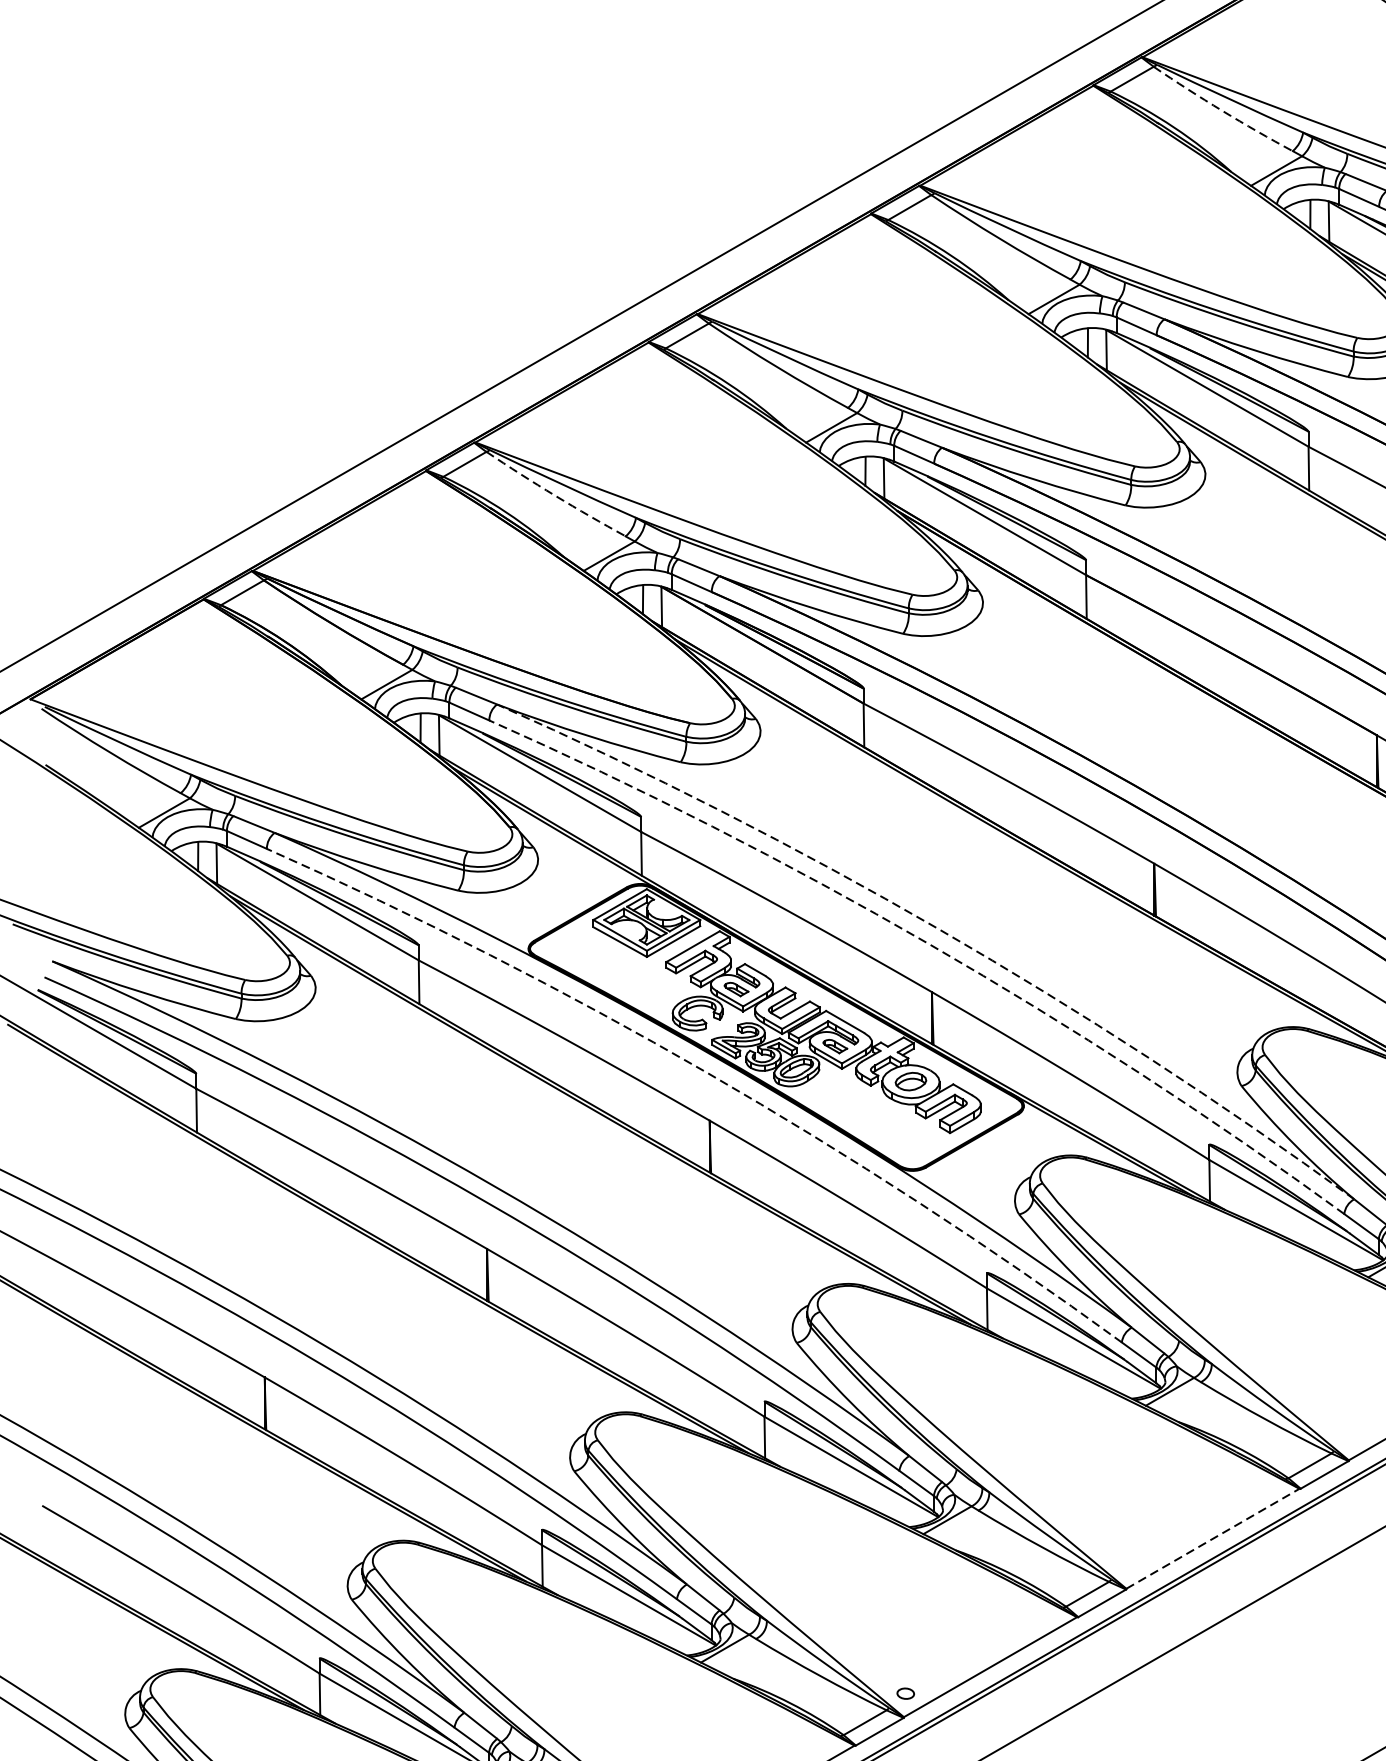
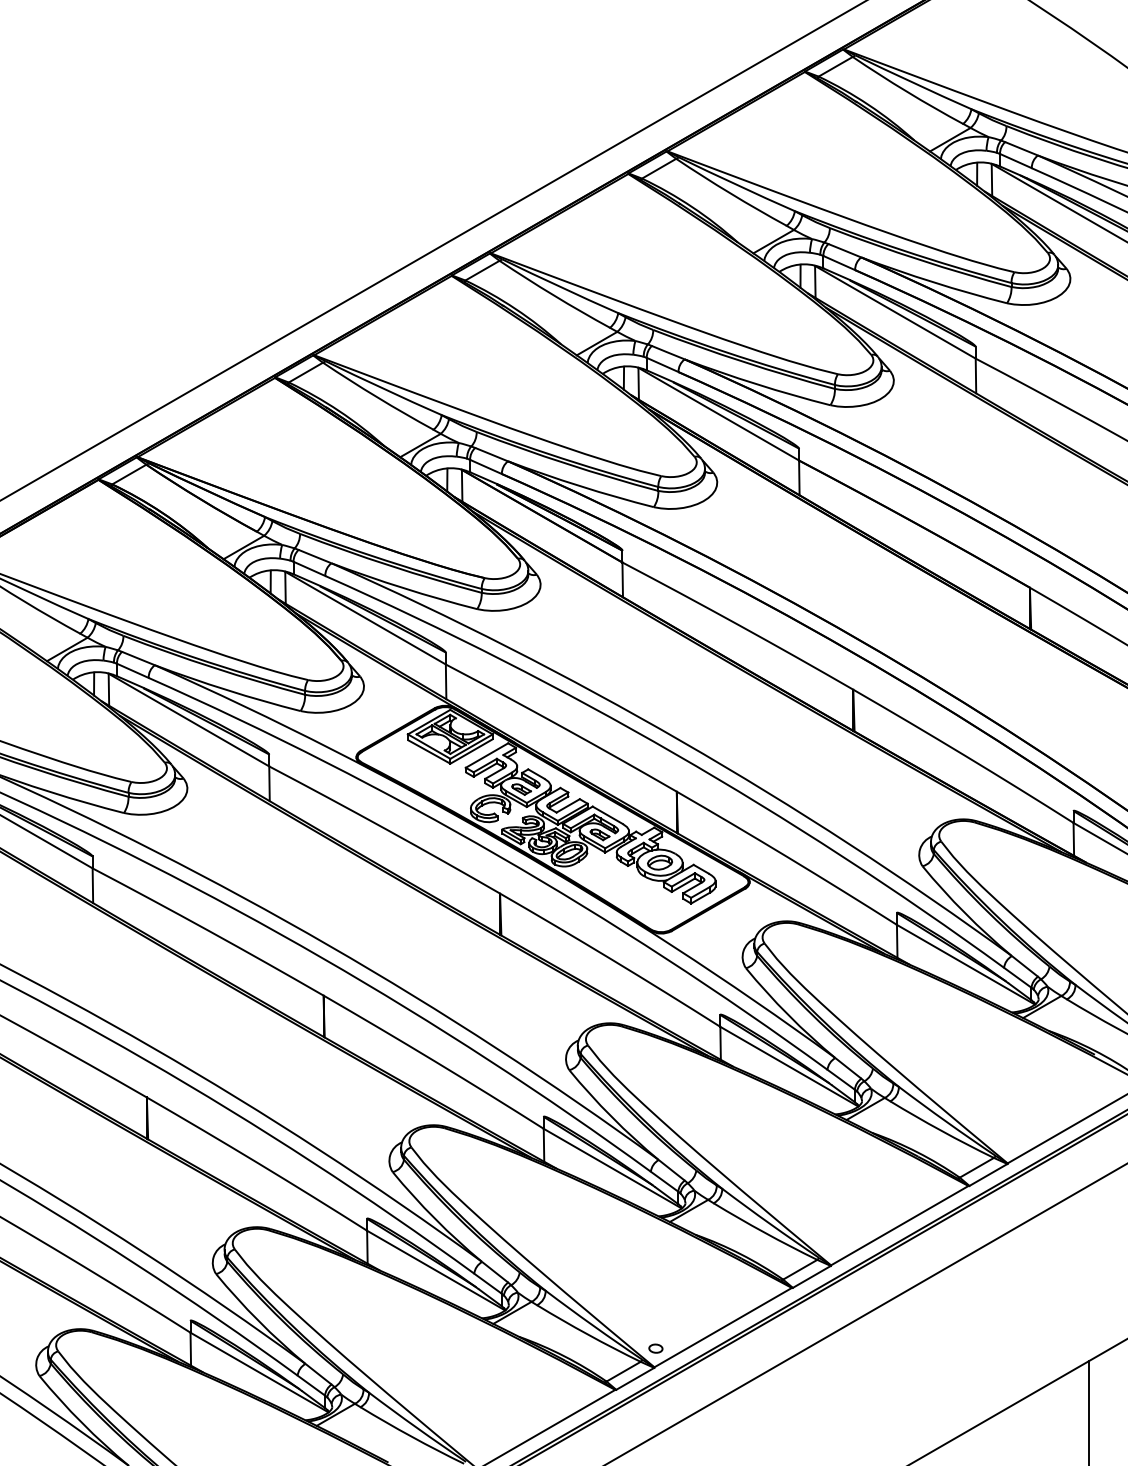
arc: (1222, 110) -> (907, 91), dashed -> solid
arc: (555, 495) -> (377, 397), dashed -> solid
arc: (939, 928) -> (682, 741), dashed -> solid
arc: (930, 944) -> (675, 753), dashed -> solid
arc: (707, 1072) -> (498, 855), dashed -> solid
line: (1213, 1538) -> (900, 1225), dashed -> solid

